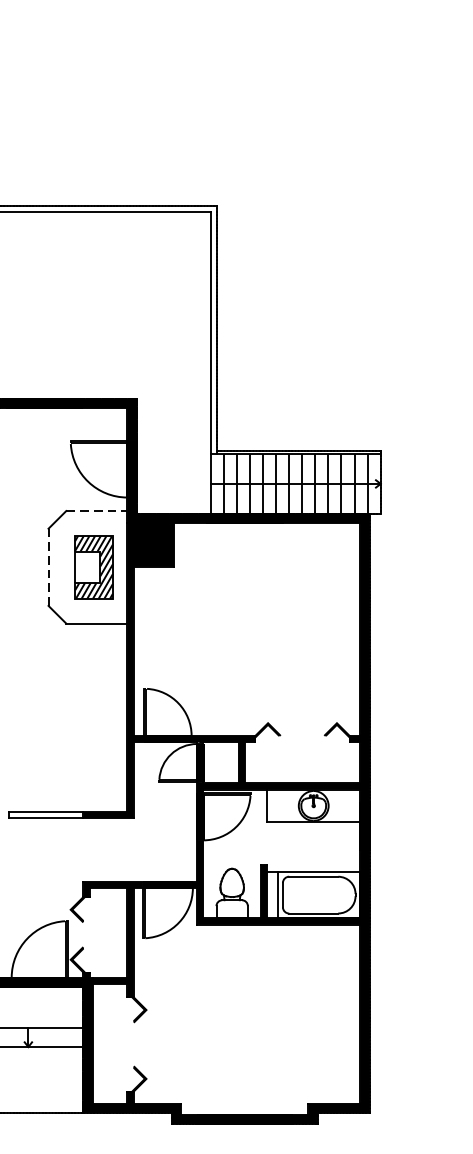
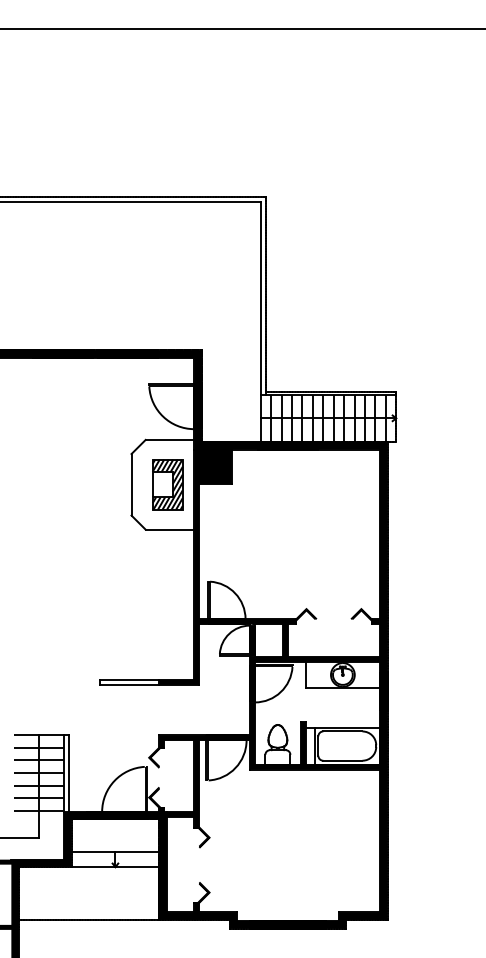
line: (97, 510) -> (170, 439), dashed -> solid
line: (48, 566) -> (131, 484), dashed -> solid

